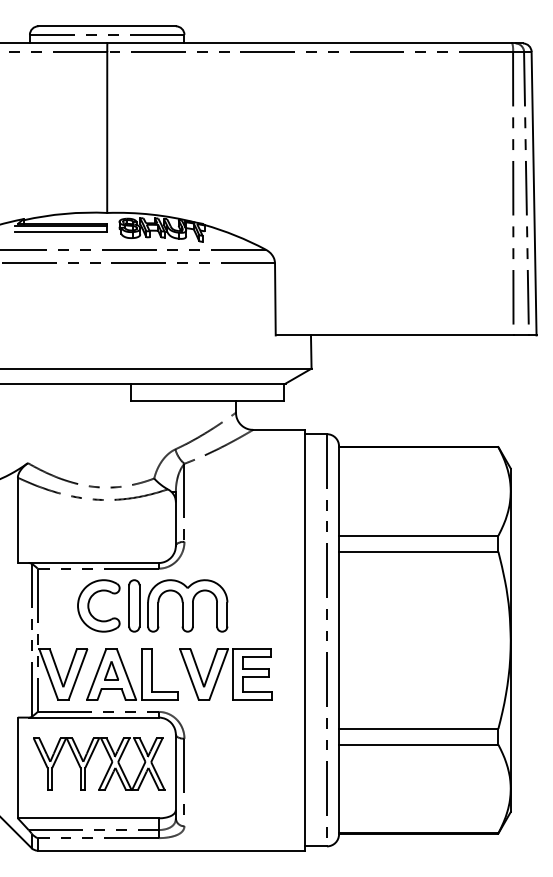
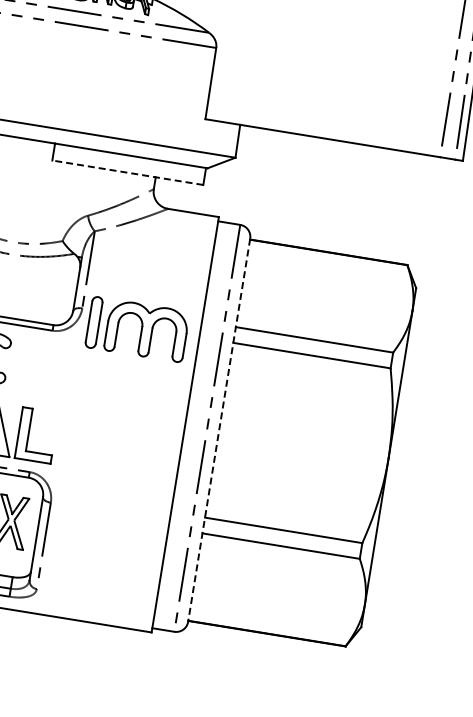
line: (207, 400) -> (127, 172), solid -> dashed
part: (178, 605) -> (137, 329), moved
line: (339, 640) -> (219, 430), solid -> dashed
part: (225, 674) -> (101, 445), removed

